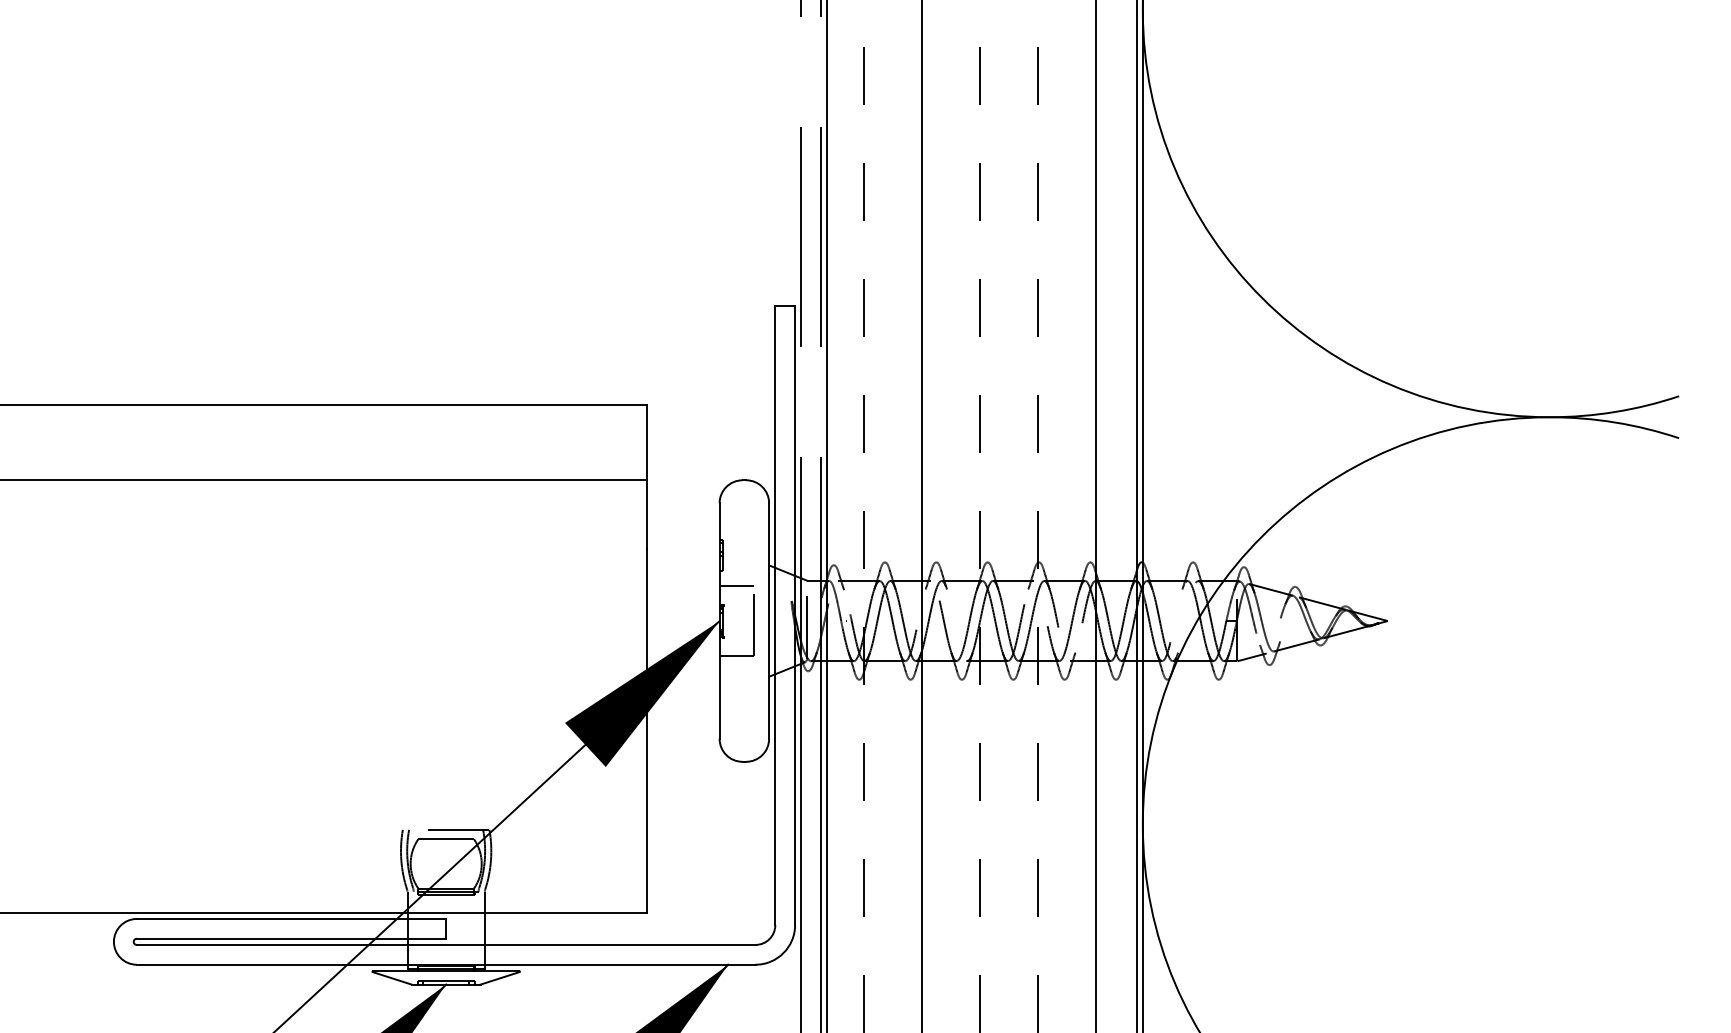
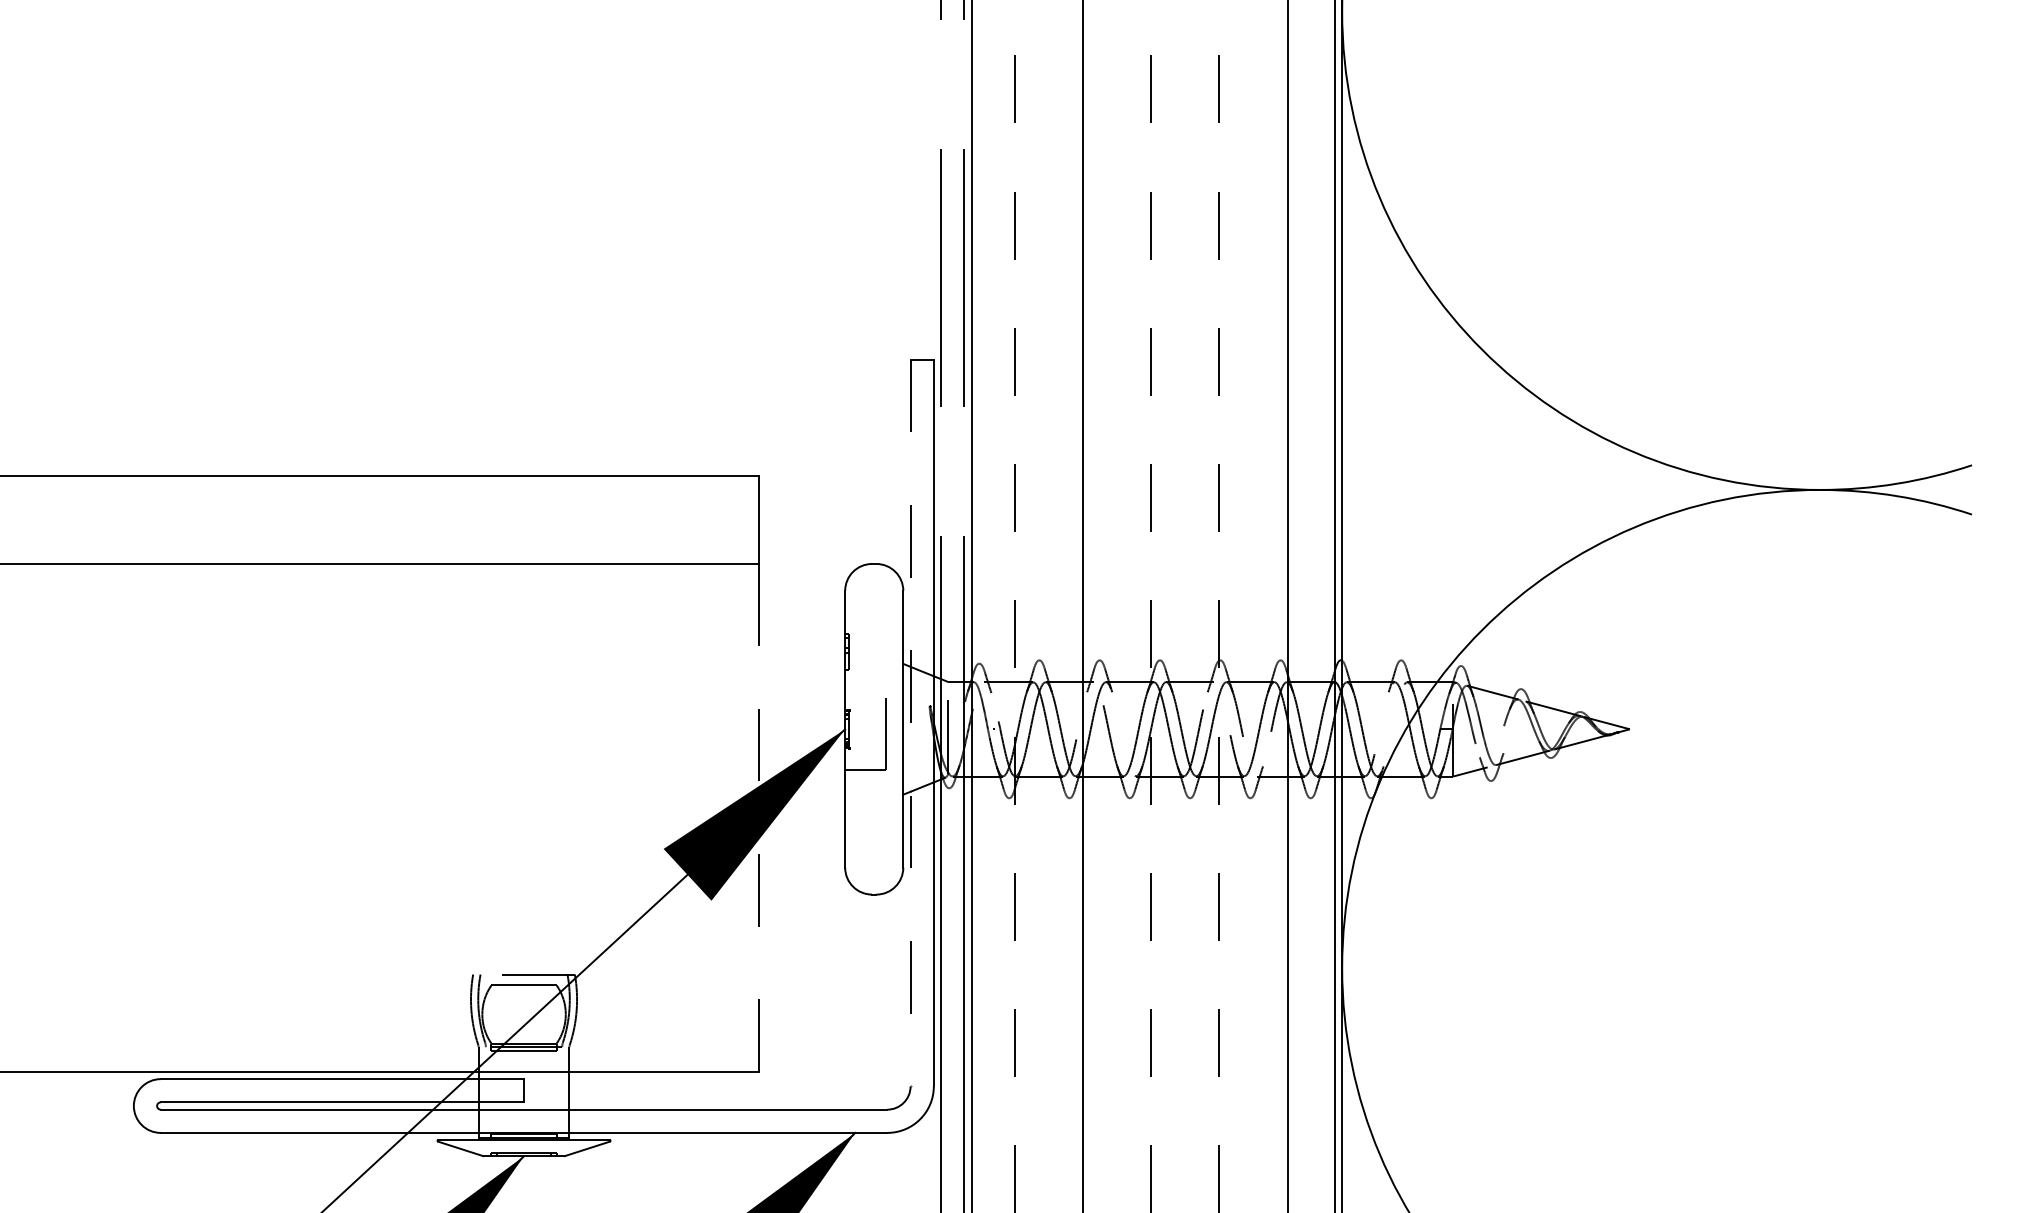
line: (736, 586) -> (865, 688), removed
line: (775, 616) -> (910, 723), solid -> dashed
line: (646, 731) -> (759, 858), solid -> dashed

